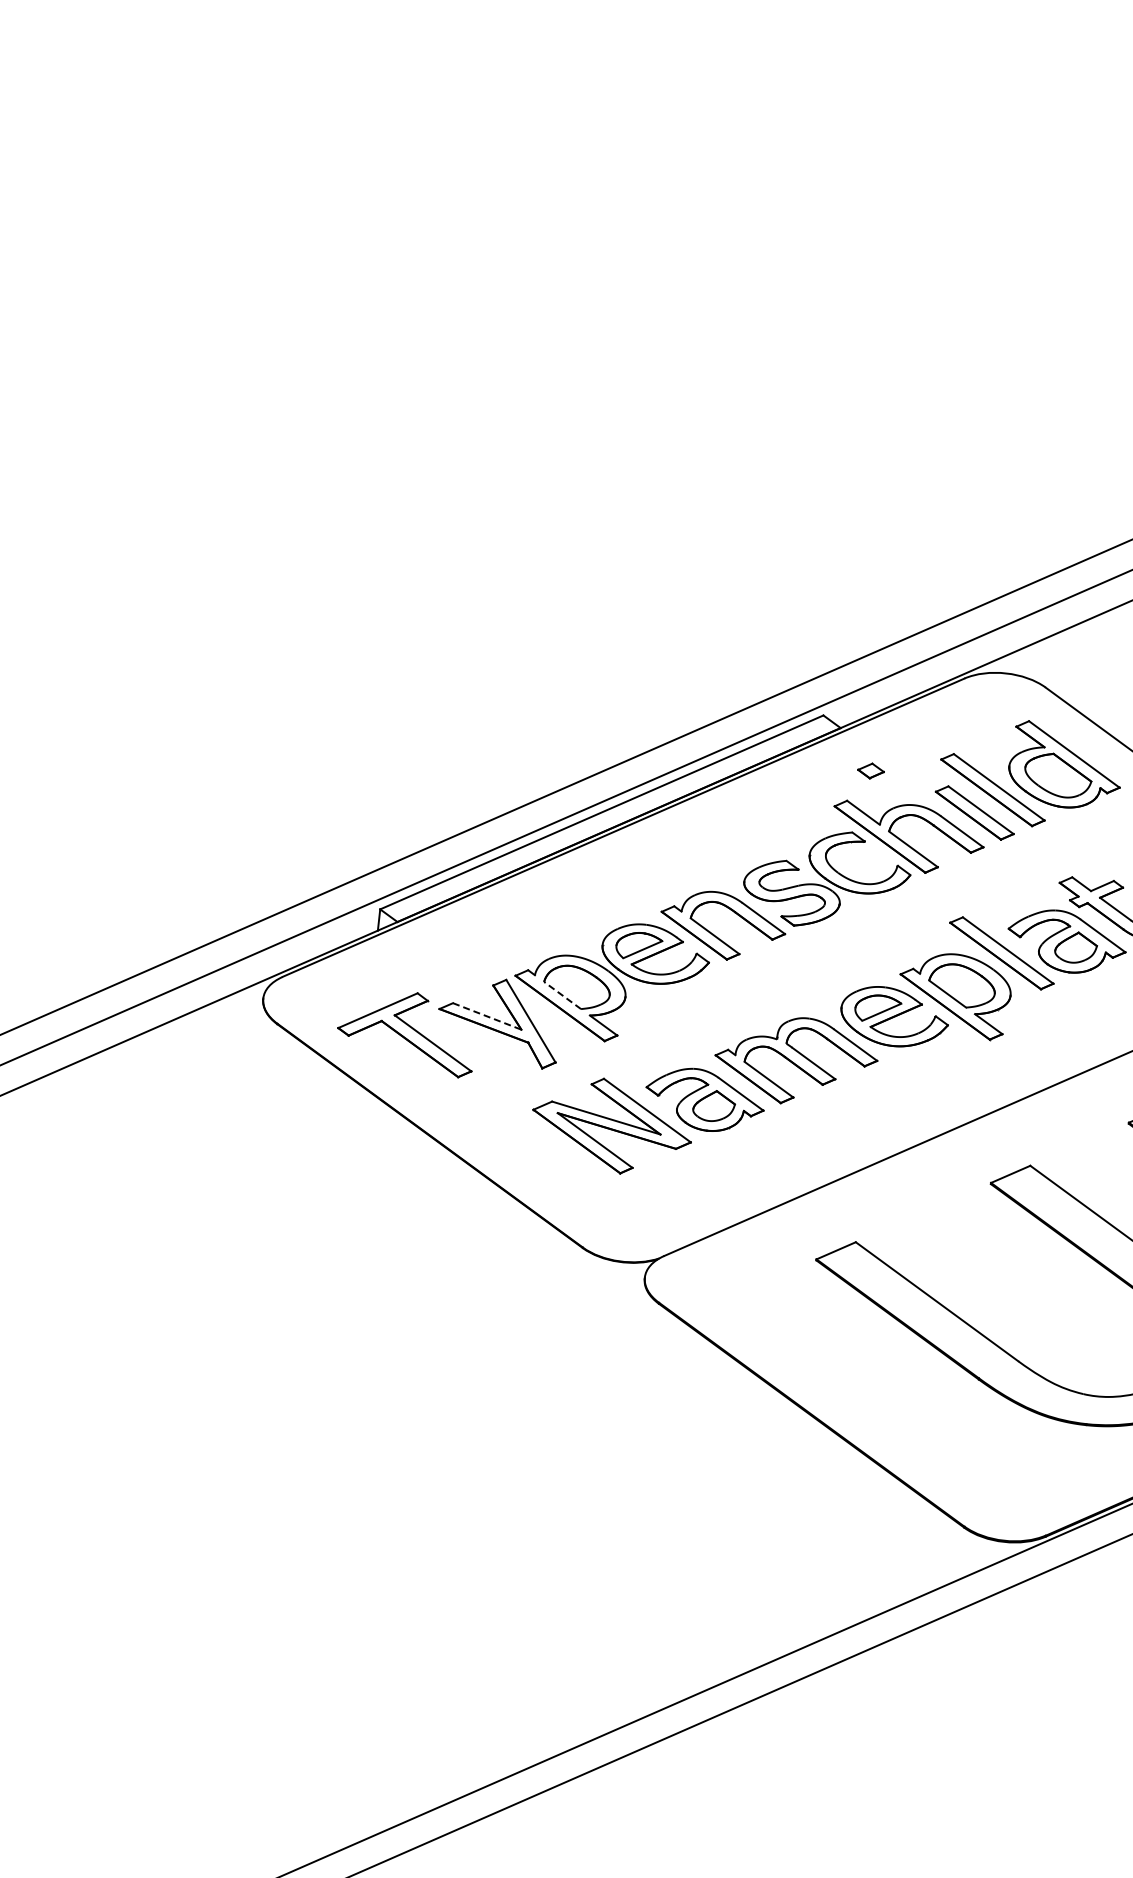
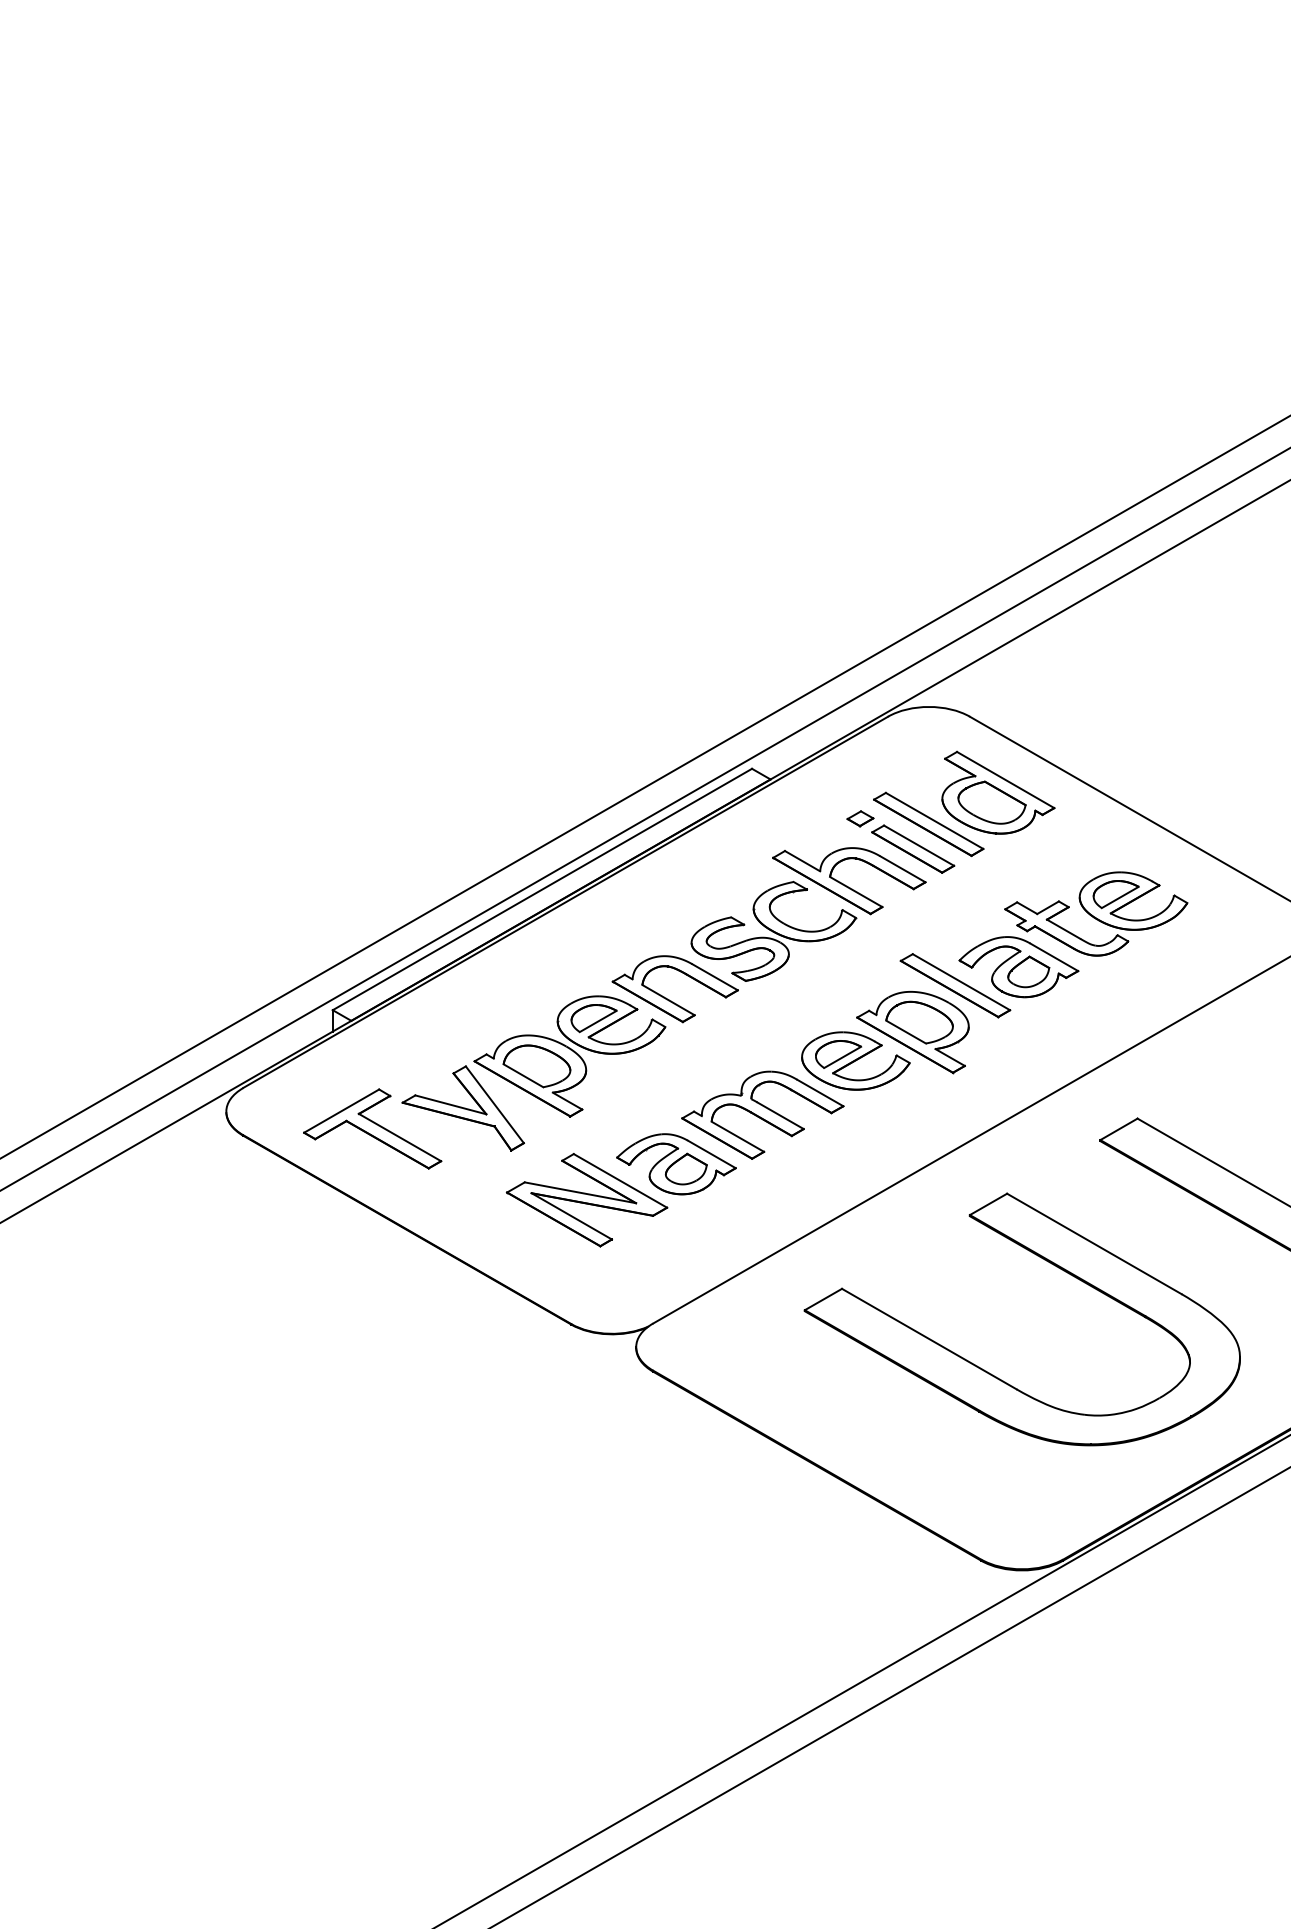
part: (871, 770) -> (860, 818), moved
line: (562, 995) -> (523, 1075), dashed -> solid
line: (486, 1016) -> (450, 1104), dashed -> solid

